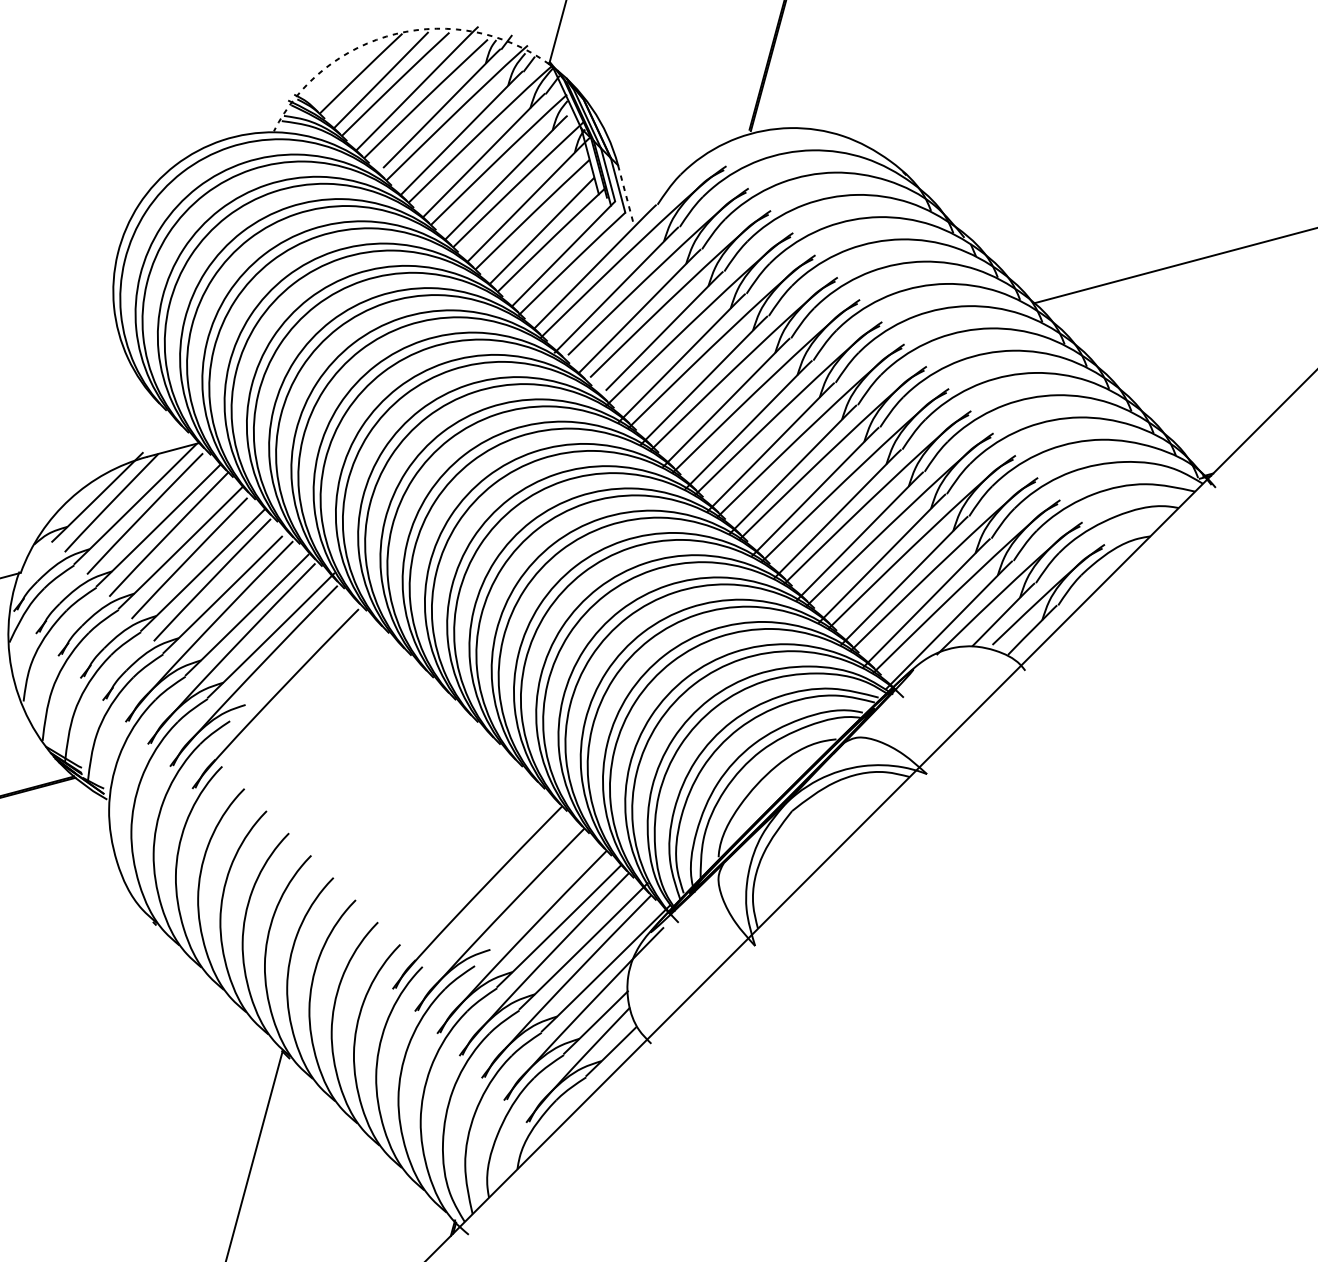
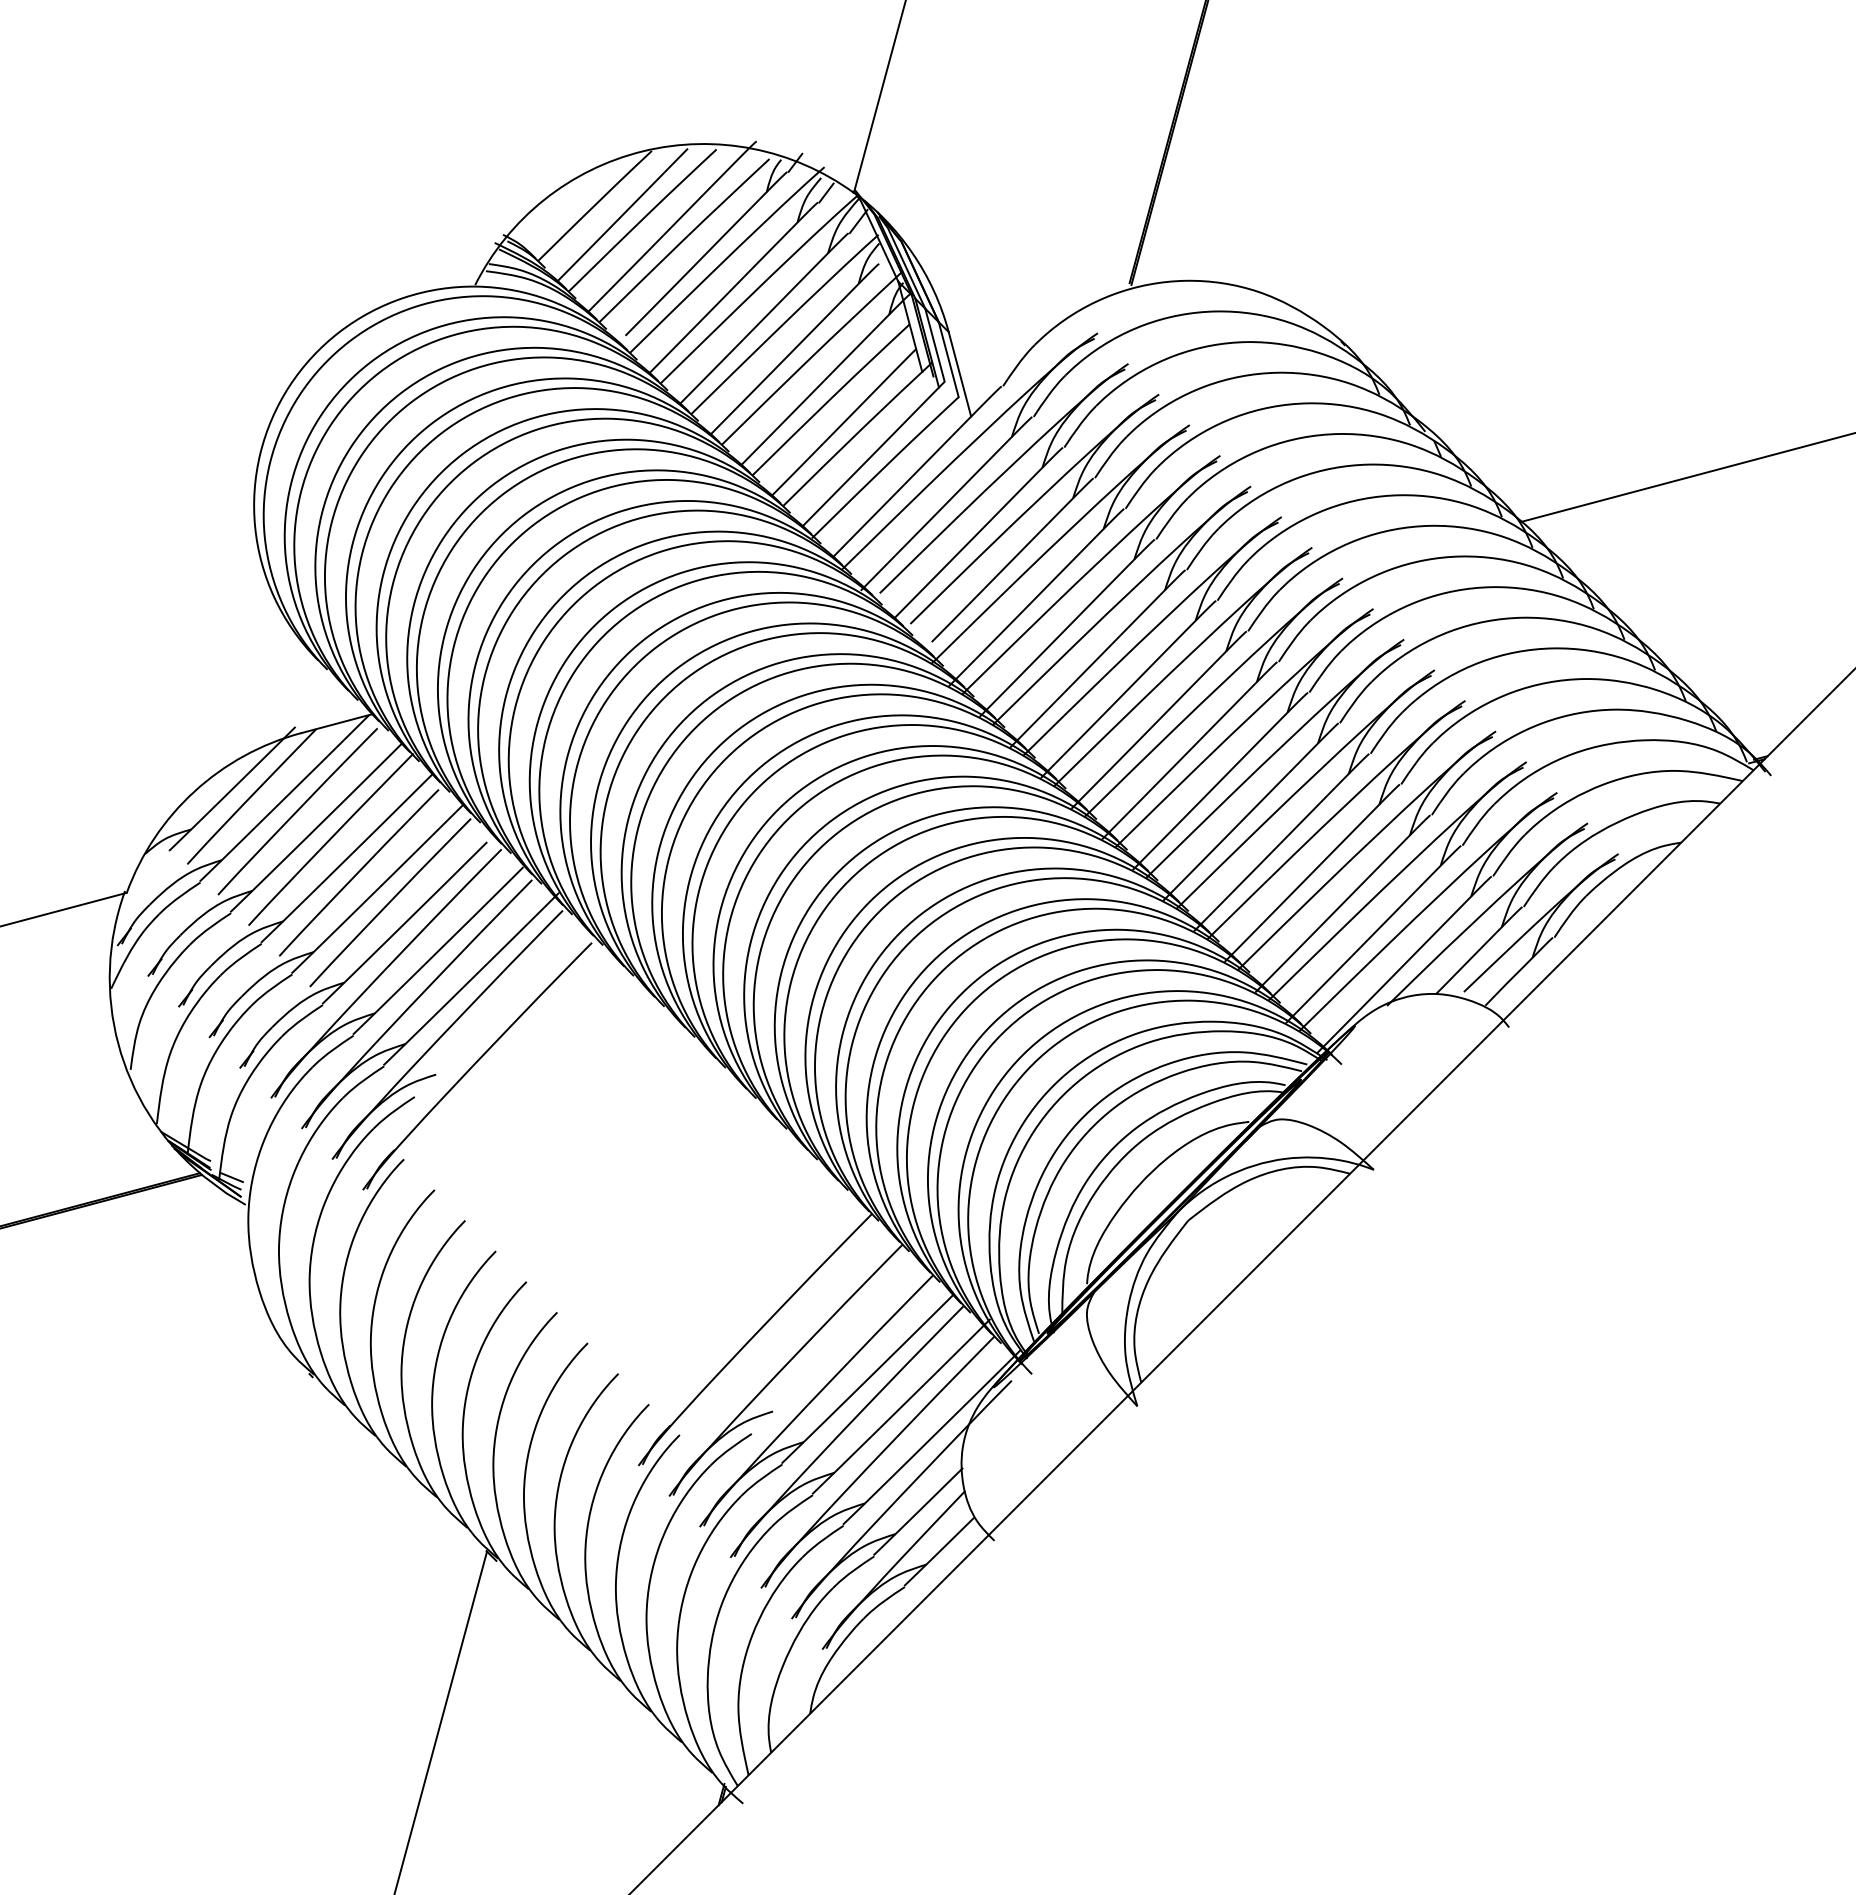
arc: (396, 34) -> (643, 151), dashed -> solid
line: (625, 196) -> (959, 374), dashed -> solid
line: (96, 779) -> (231, 1177), added

